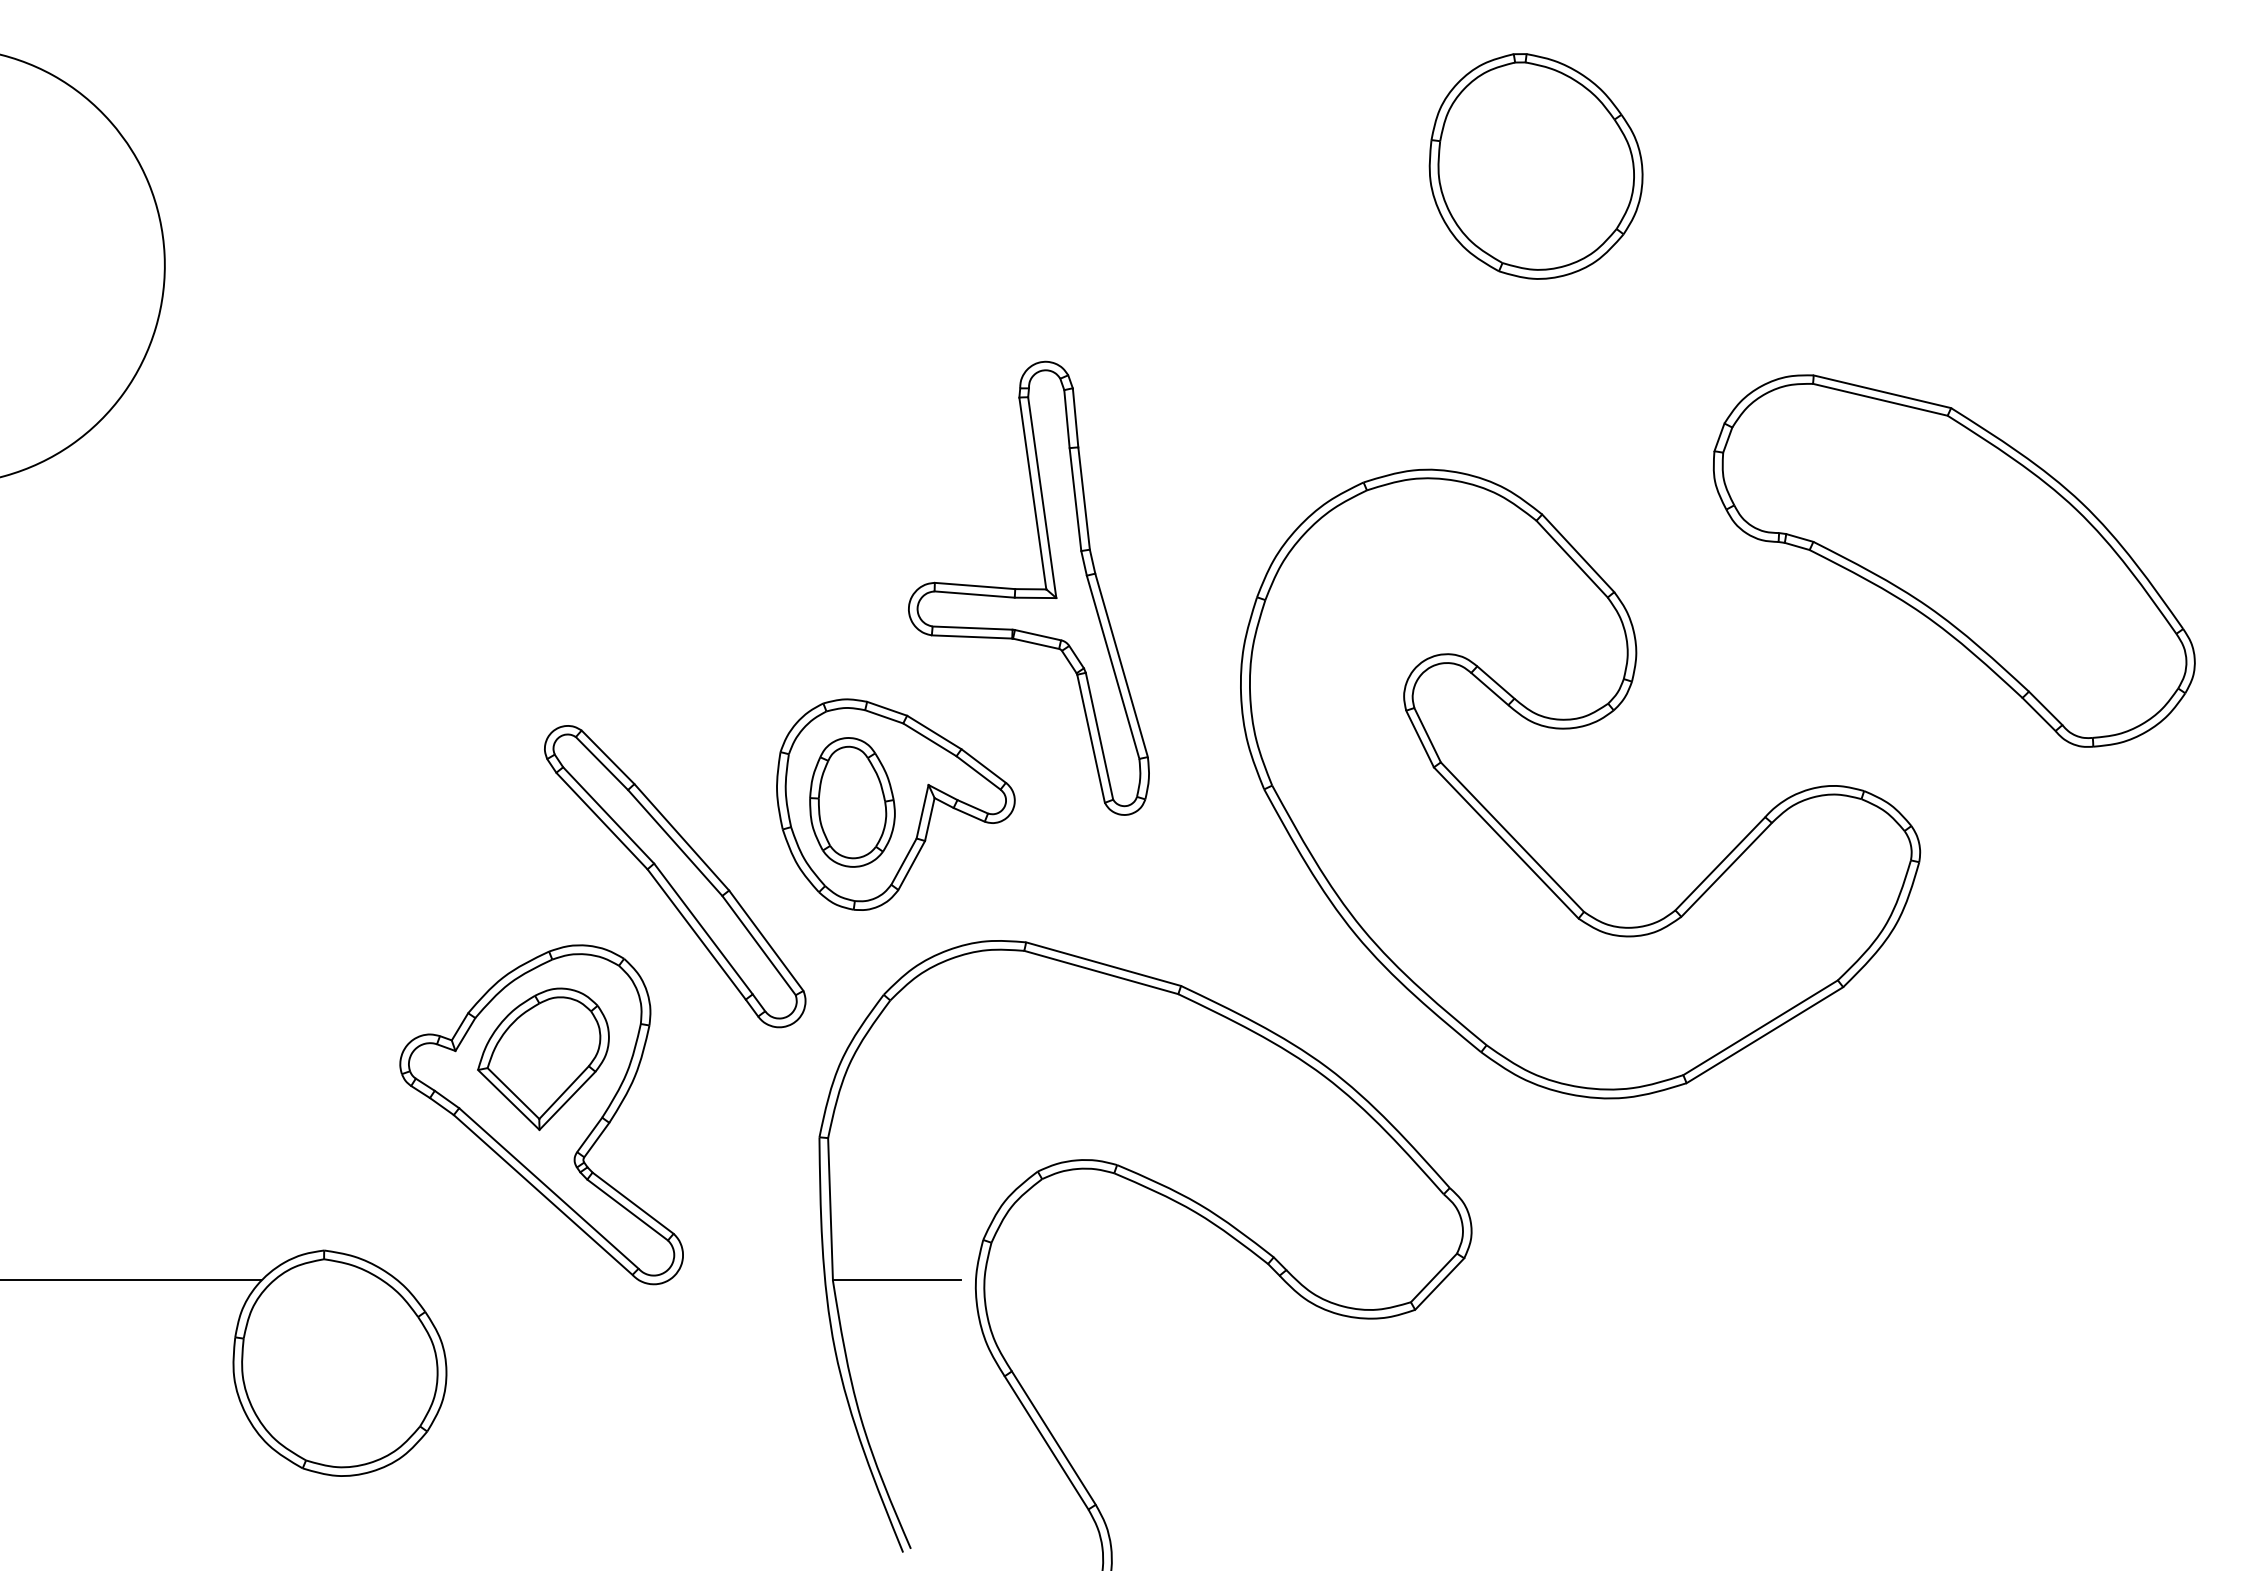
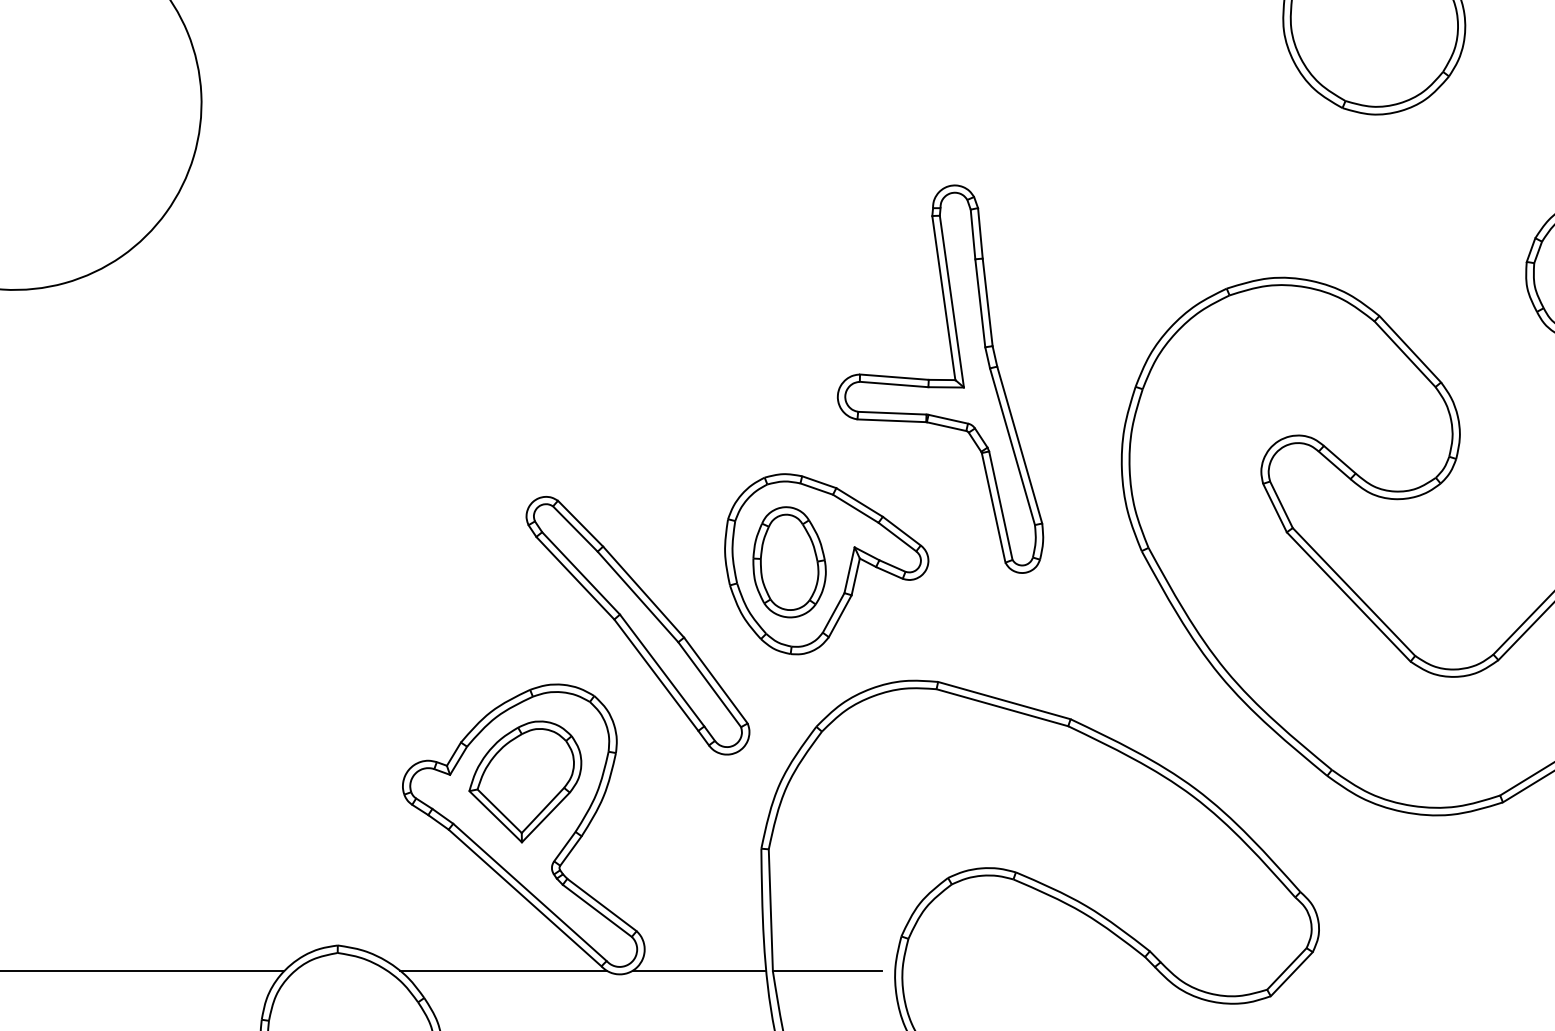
line: (517, 1280) -> (503, 971), added
line: (746, 1280) -> (698, 971), added

